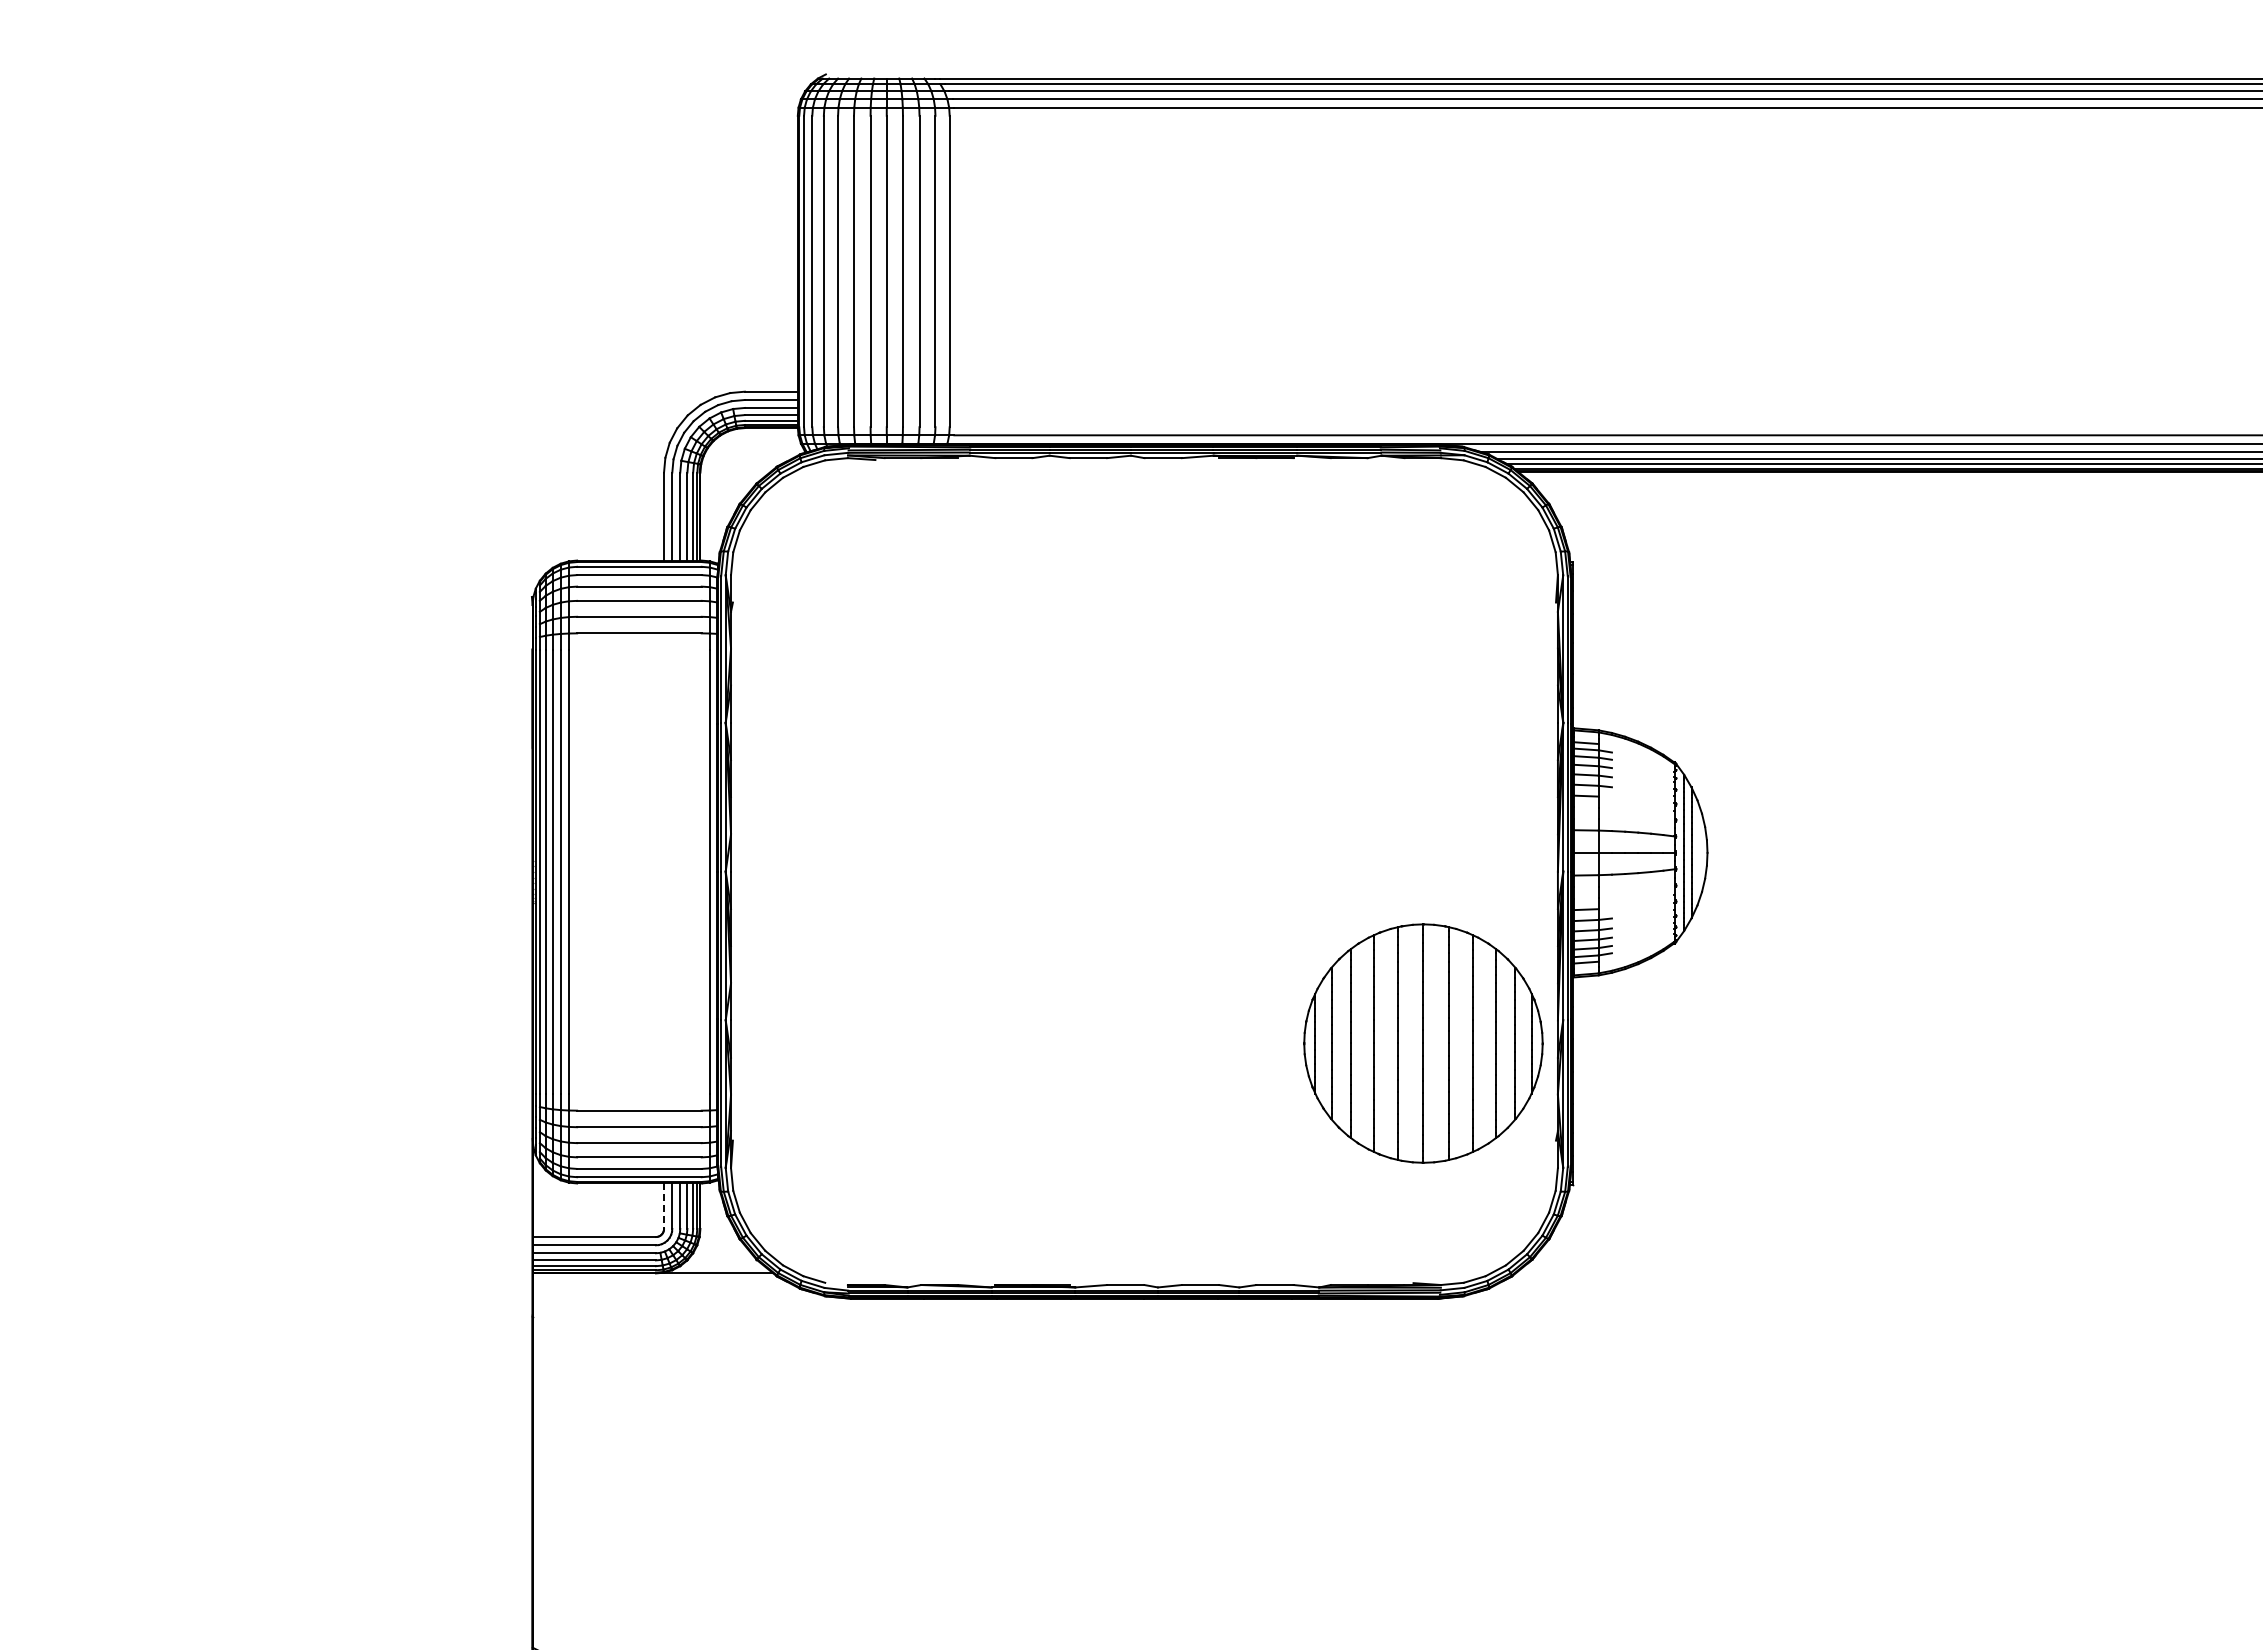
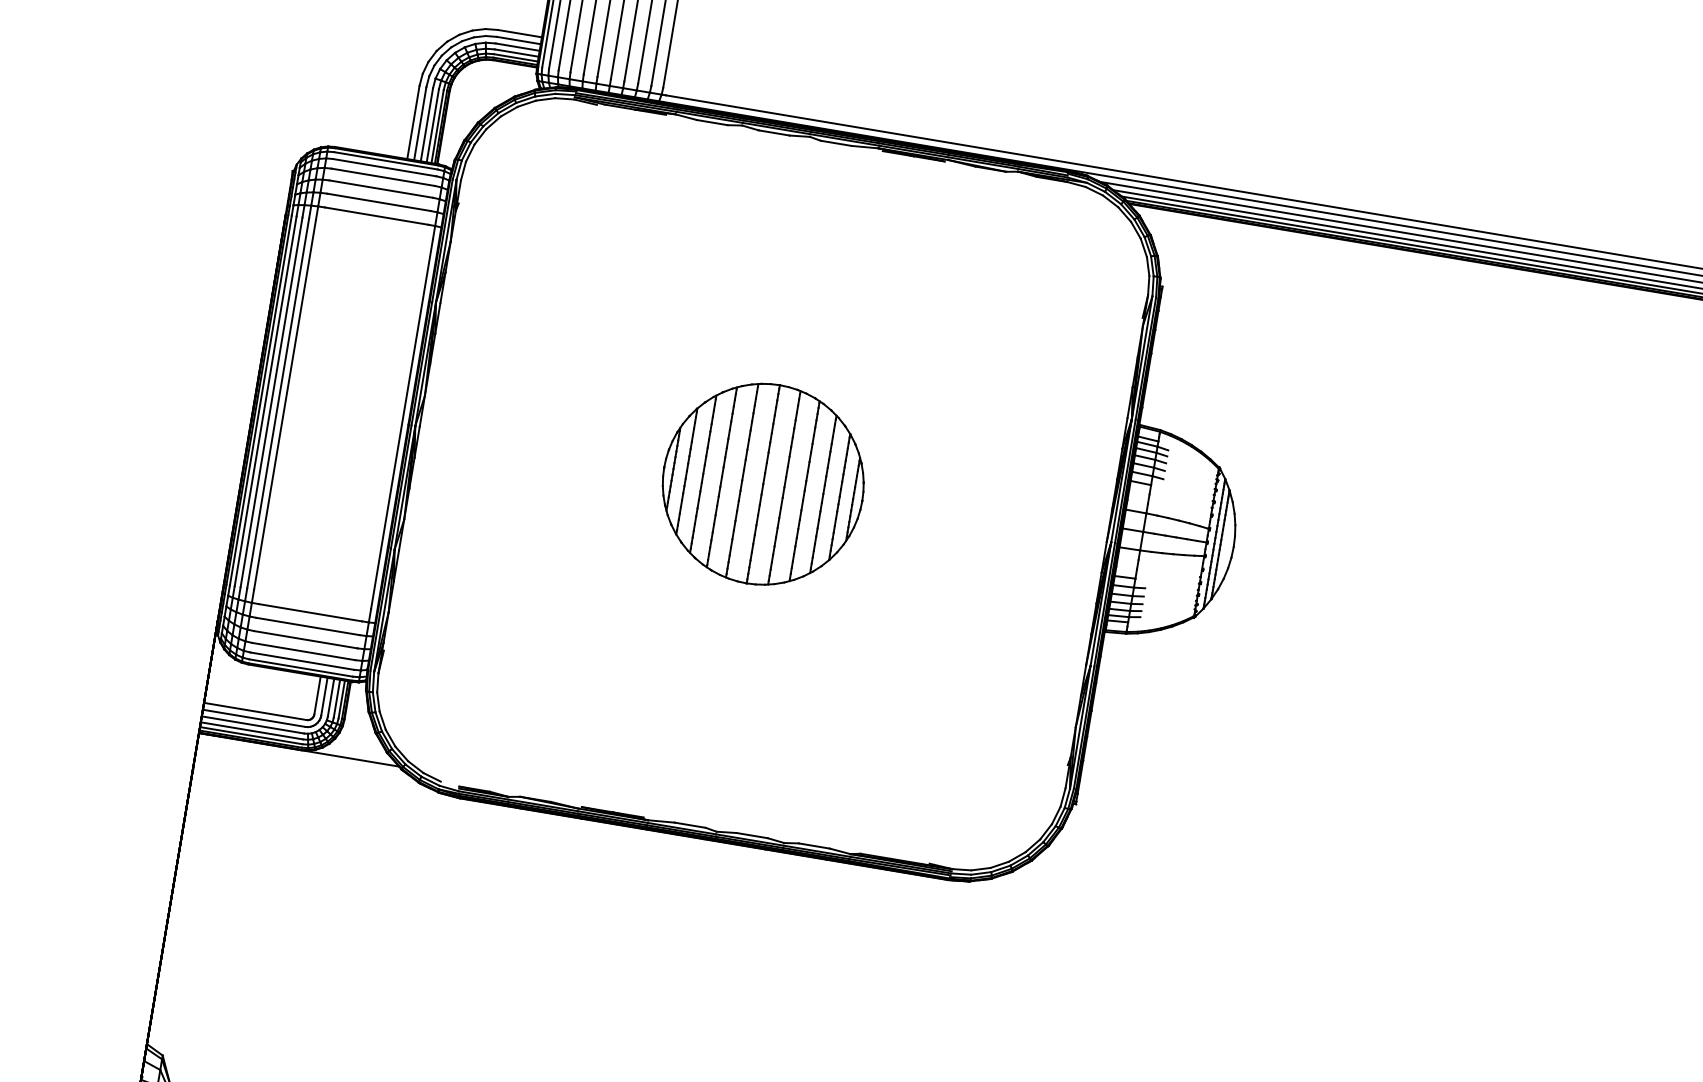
part: (1423, 1043) -> (763, 484), moved
line: (664, 1206) -> (317, 695), dashed -> solid

